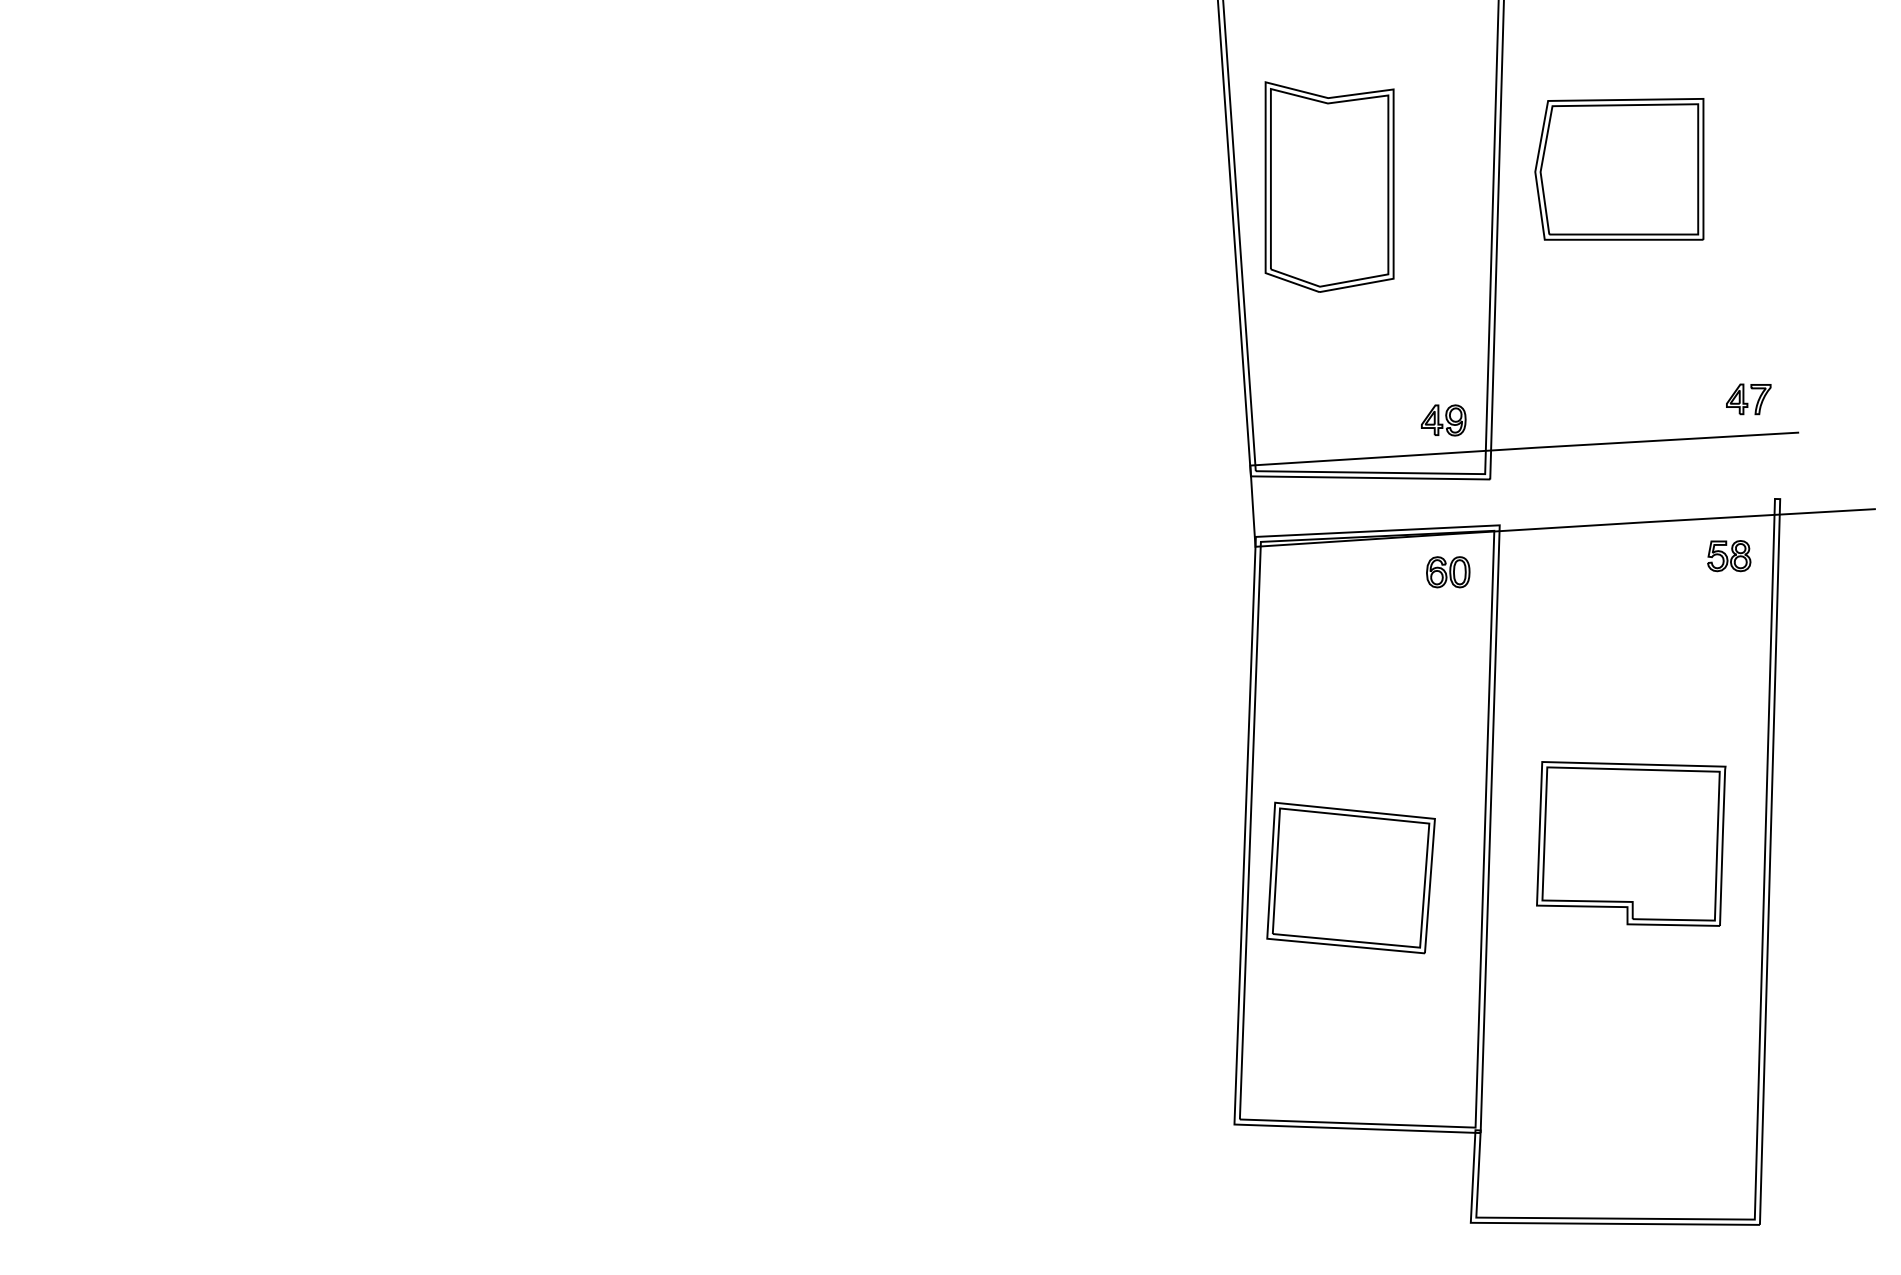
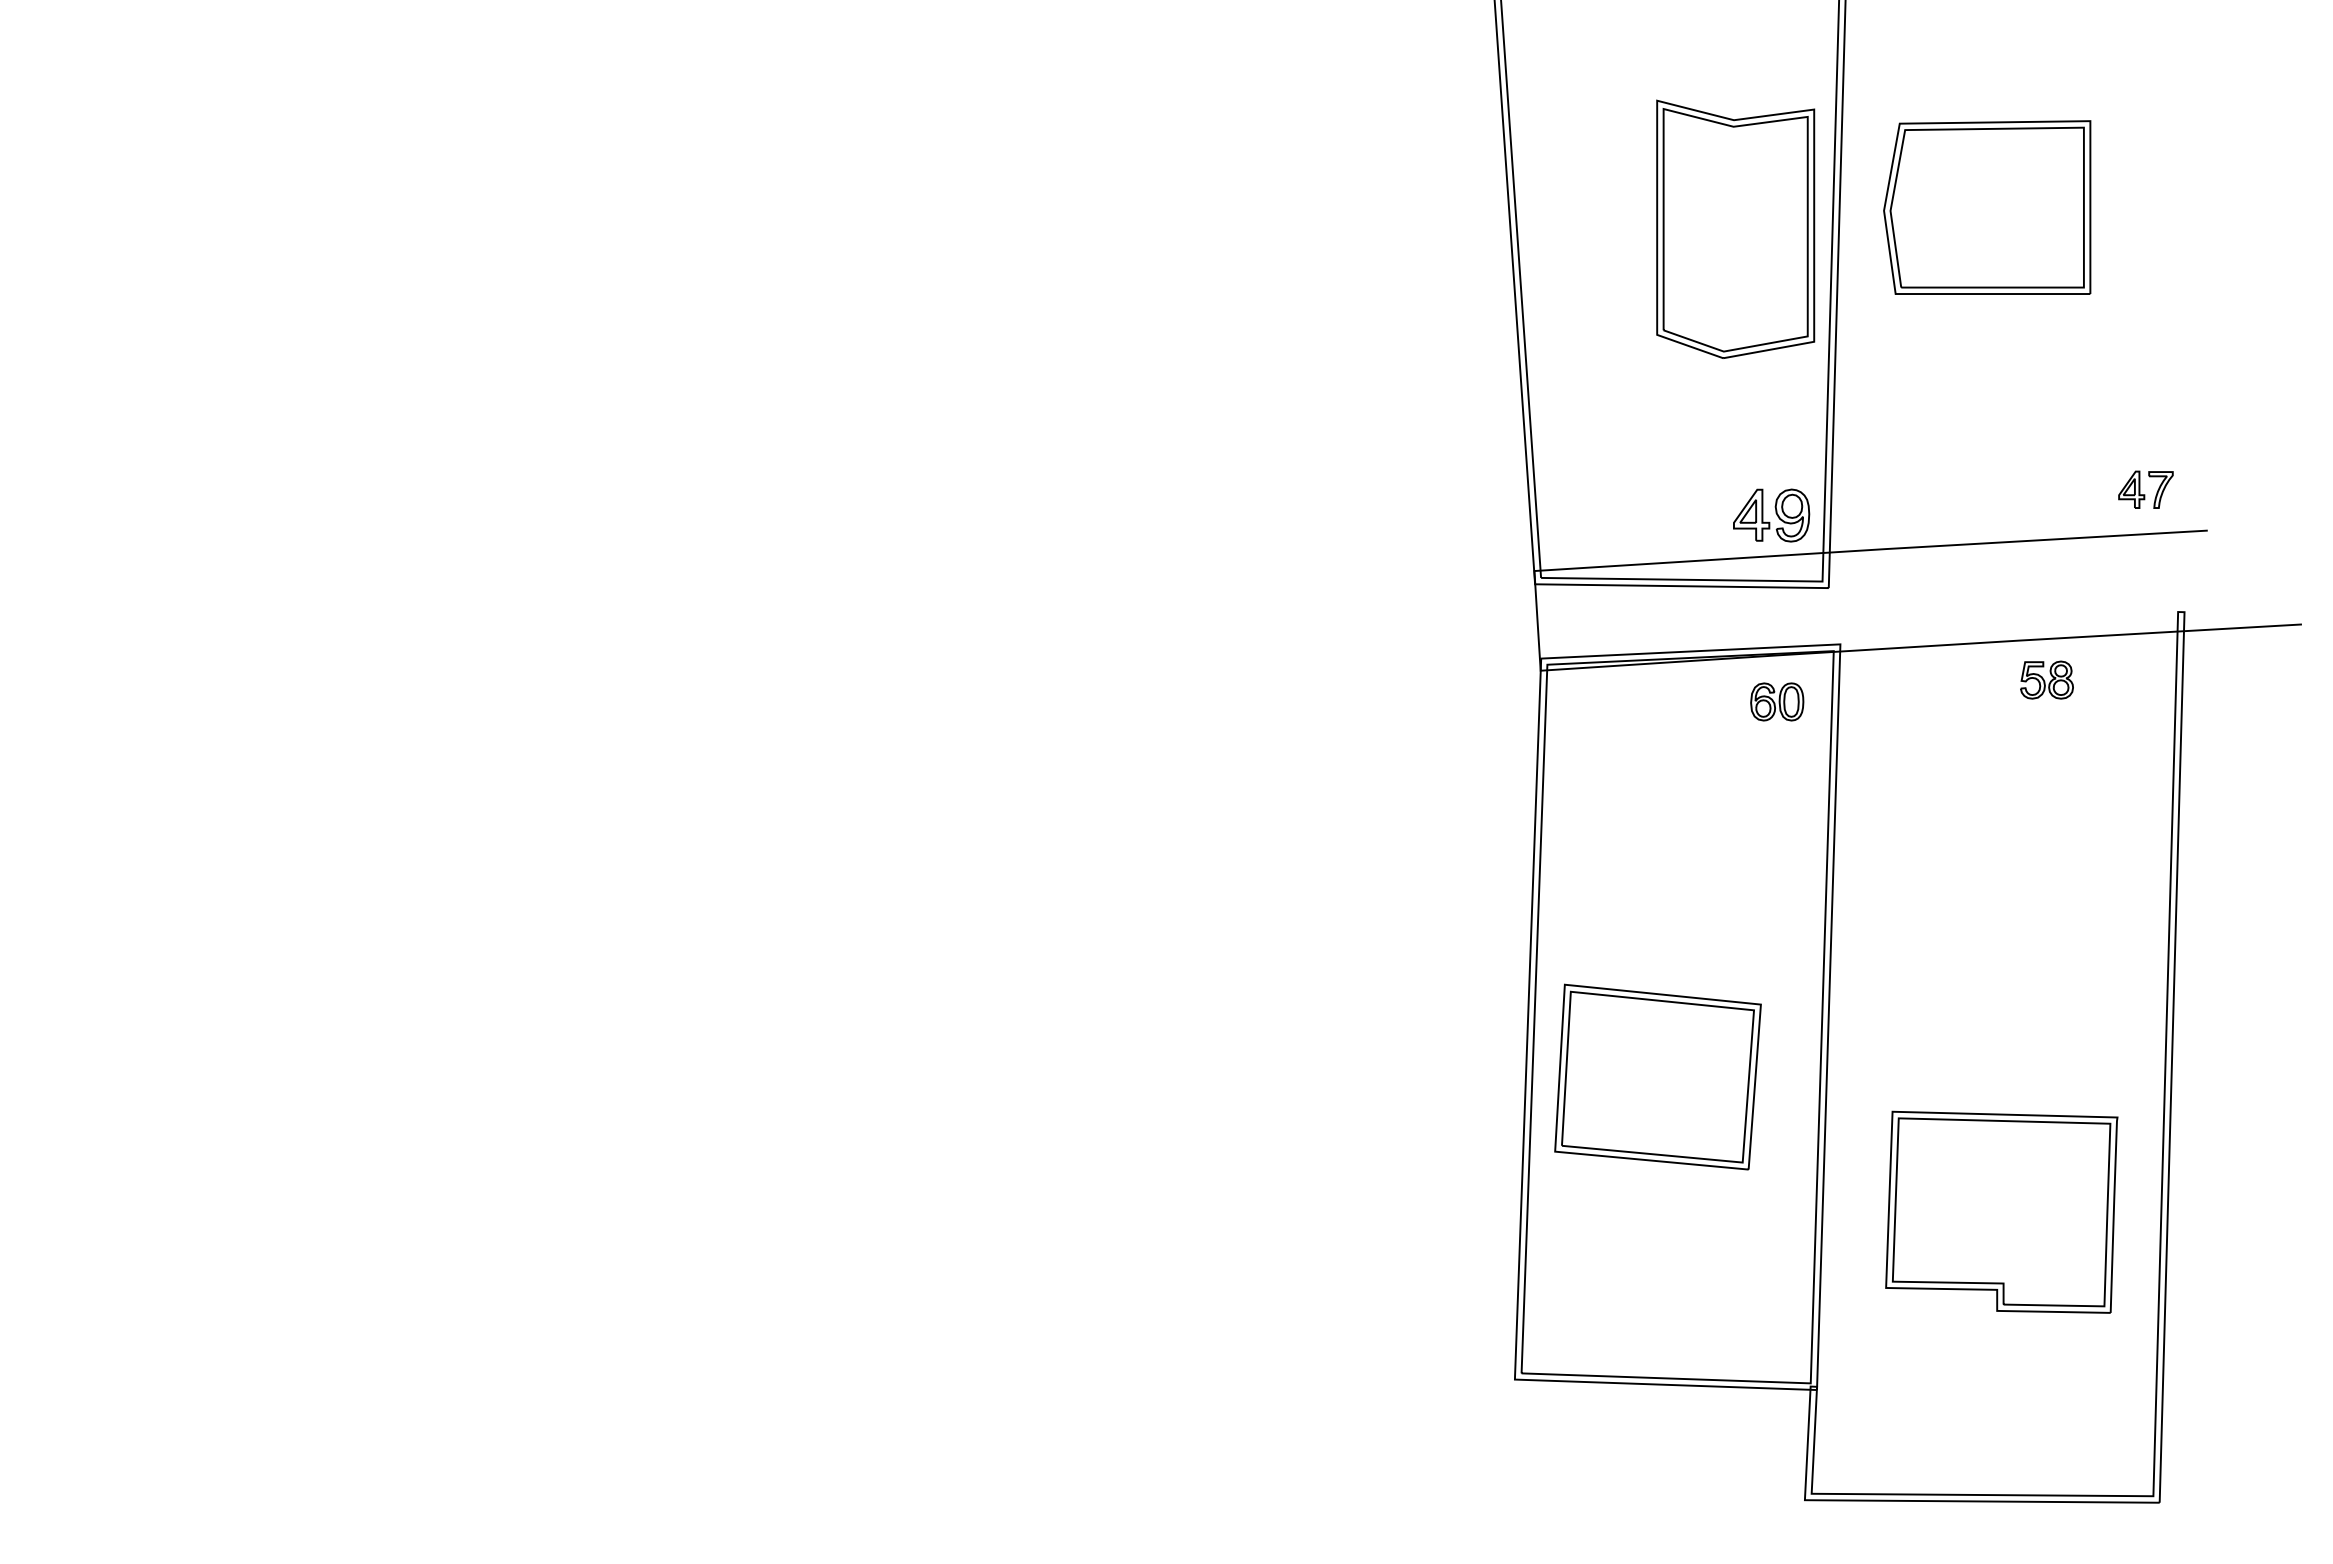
part: (1329, 186) -> (1735, 228), moved
part: (1443, 420) -> (1771, 515), size x1.4
part: (1728, 555) -> (2046, 679), moved
part: (1631, 843) -> (2001, 1211), moved

